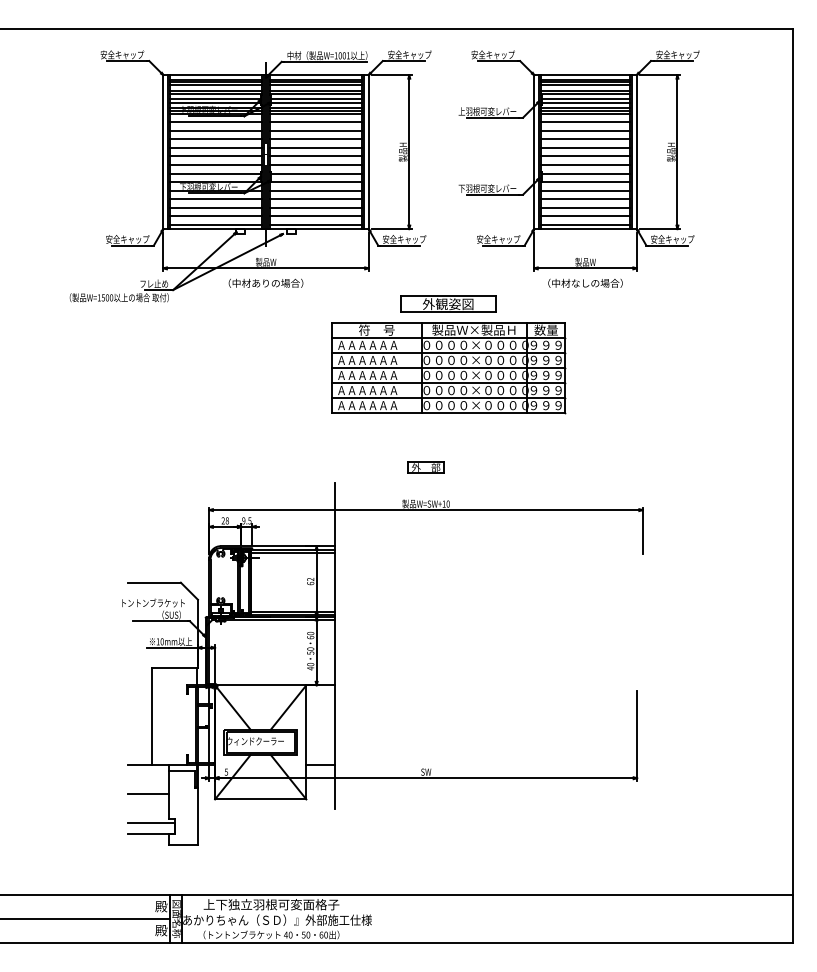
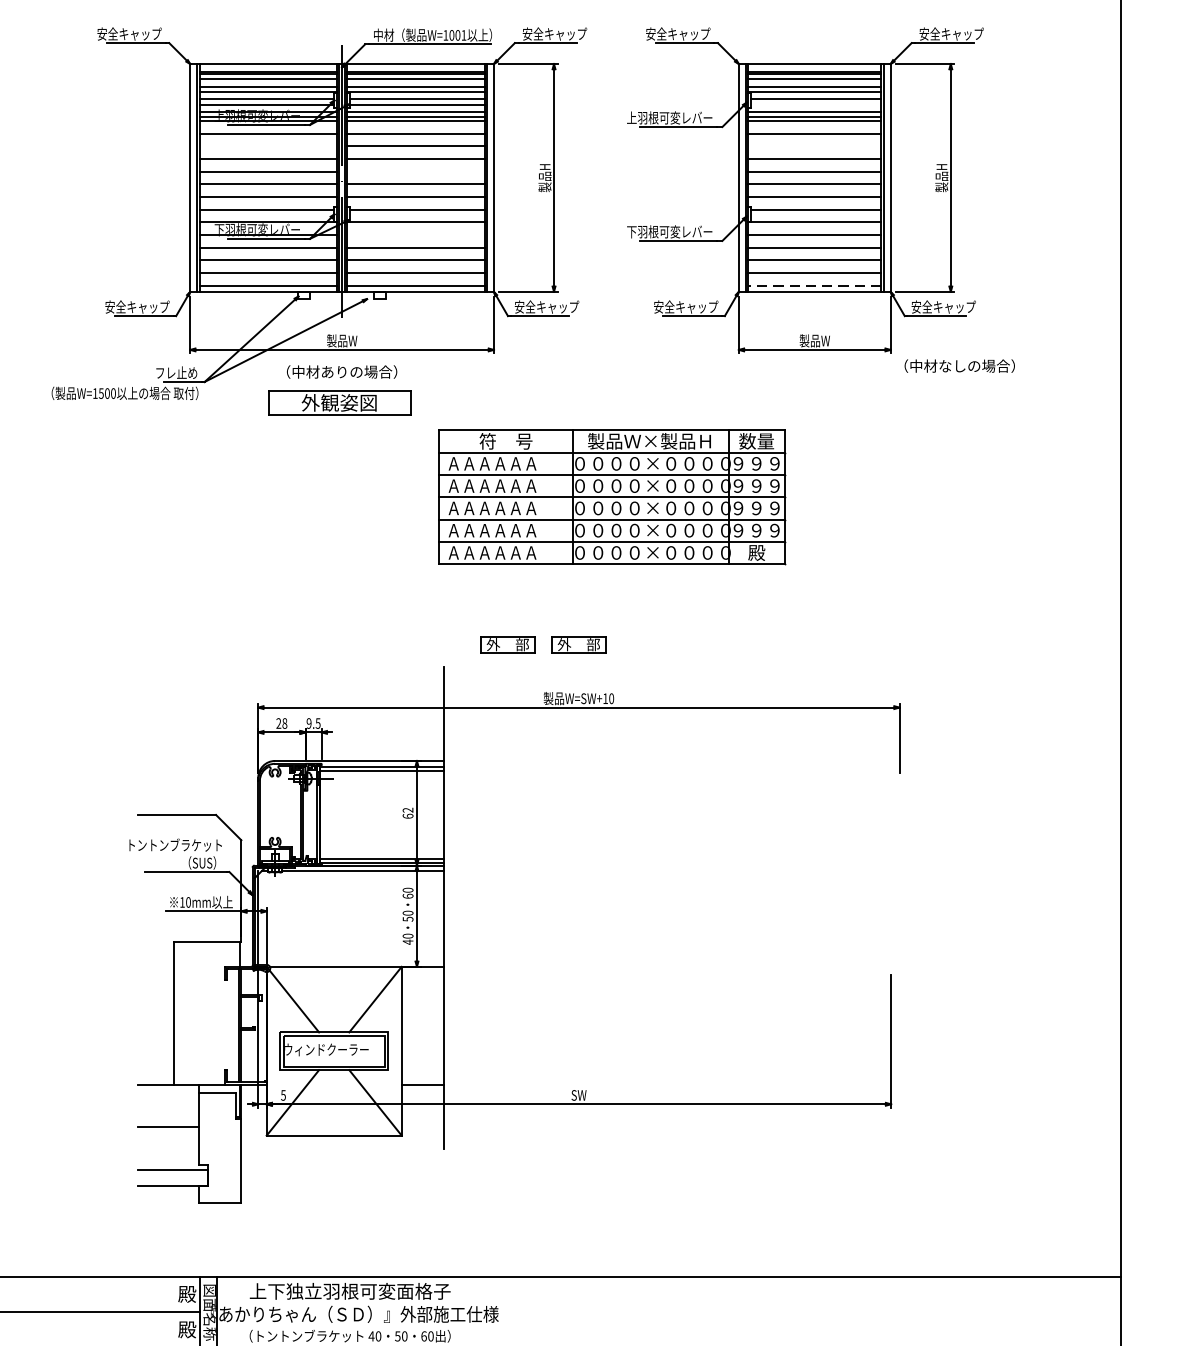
line: (586, 102) -> (816, 104), removed
line: (215, 130) -> (267, 145), removed
line: (585, 130) -> (814, 145), removed
line: (315, 147) -> (415, 171), removed
line: (315, 190) -> (415, 234), removed
line: (585, 224) -> (814, 285), solid -> dashed
text: (585, 282) -> (959, 364), moved
part: (448, 303) -> (339, 401), moved
text: (545, 405) -> (755, 552), ９９９ -> 殿
part: (377, 467) -> (506, 644), added

